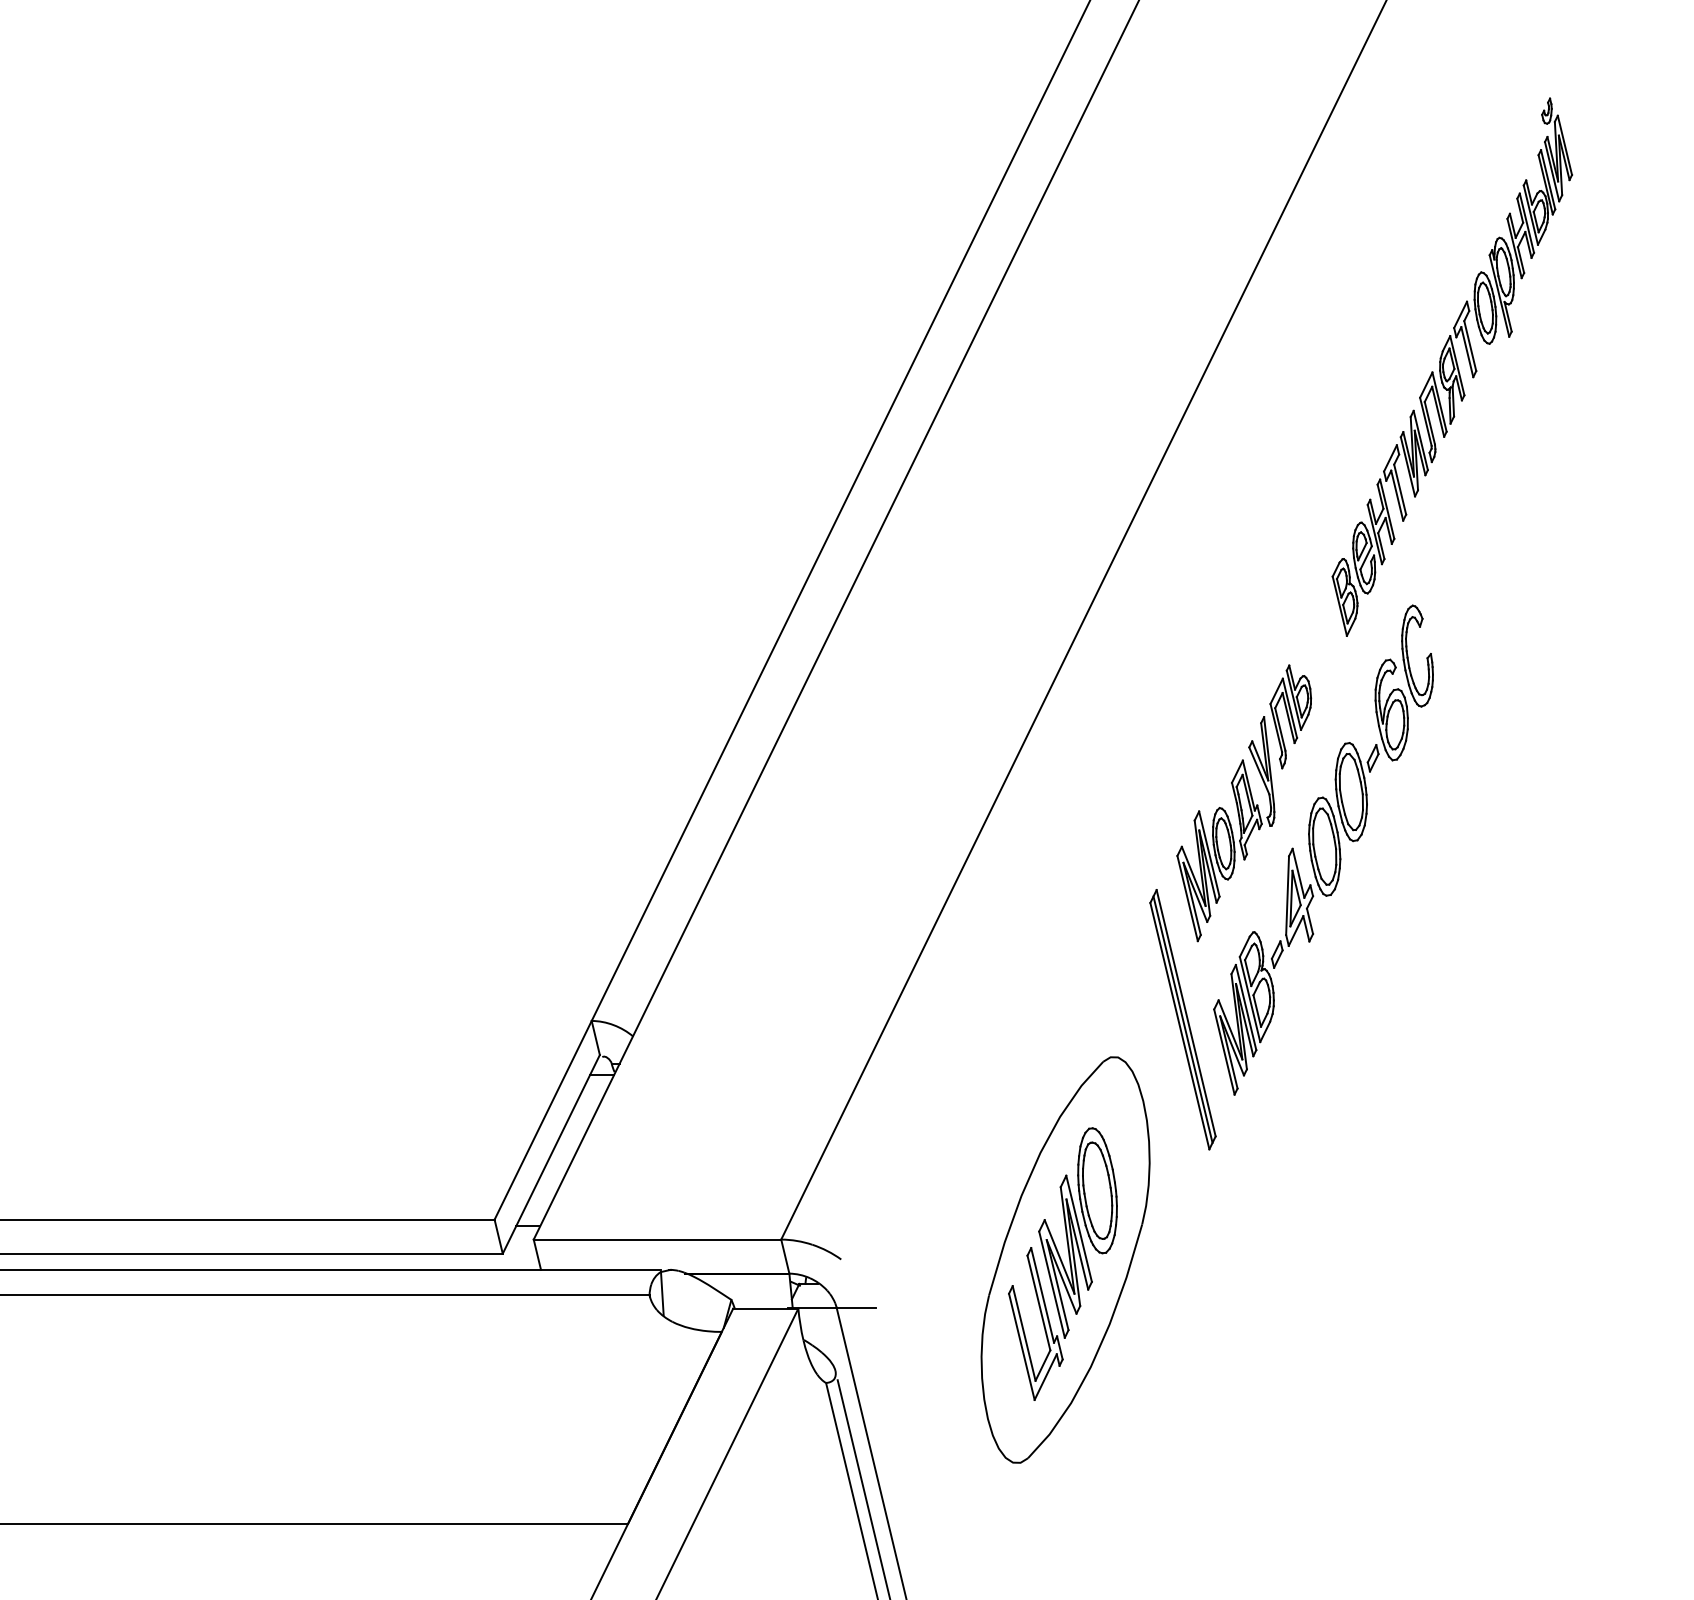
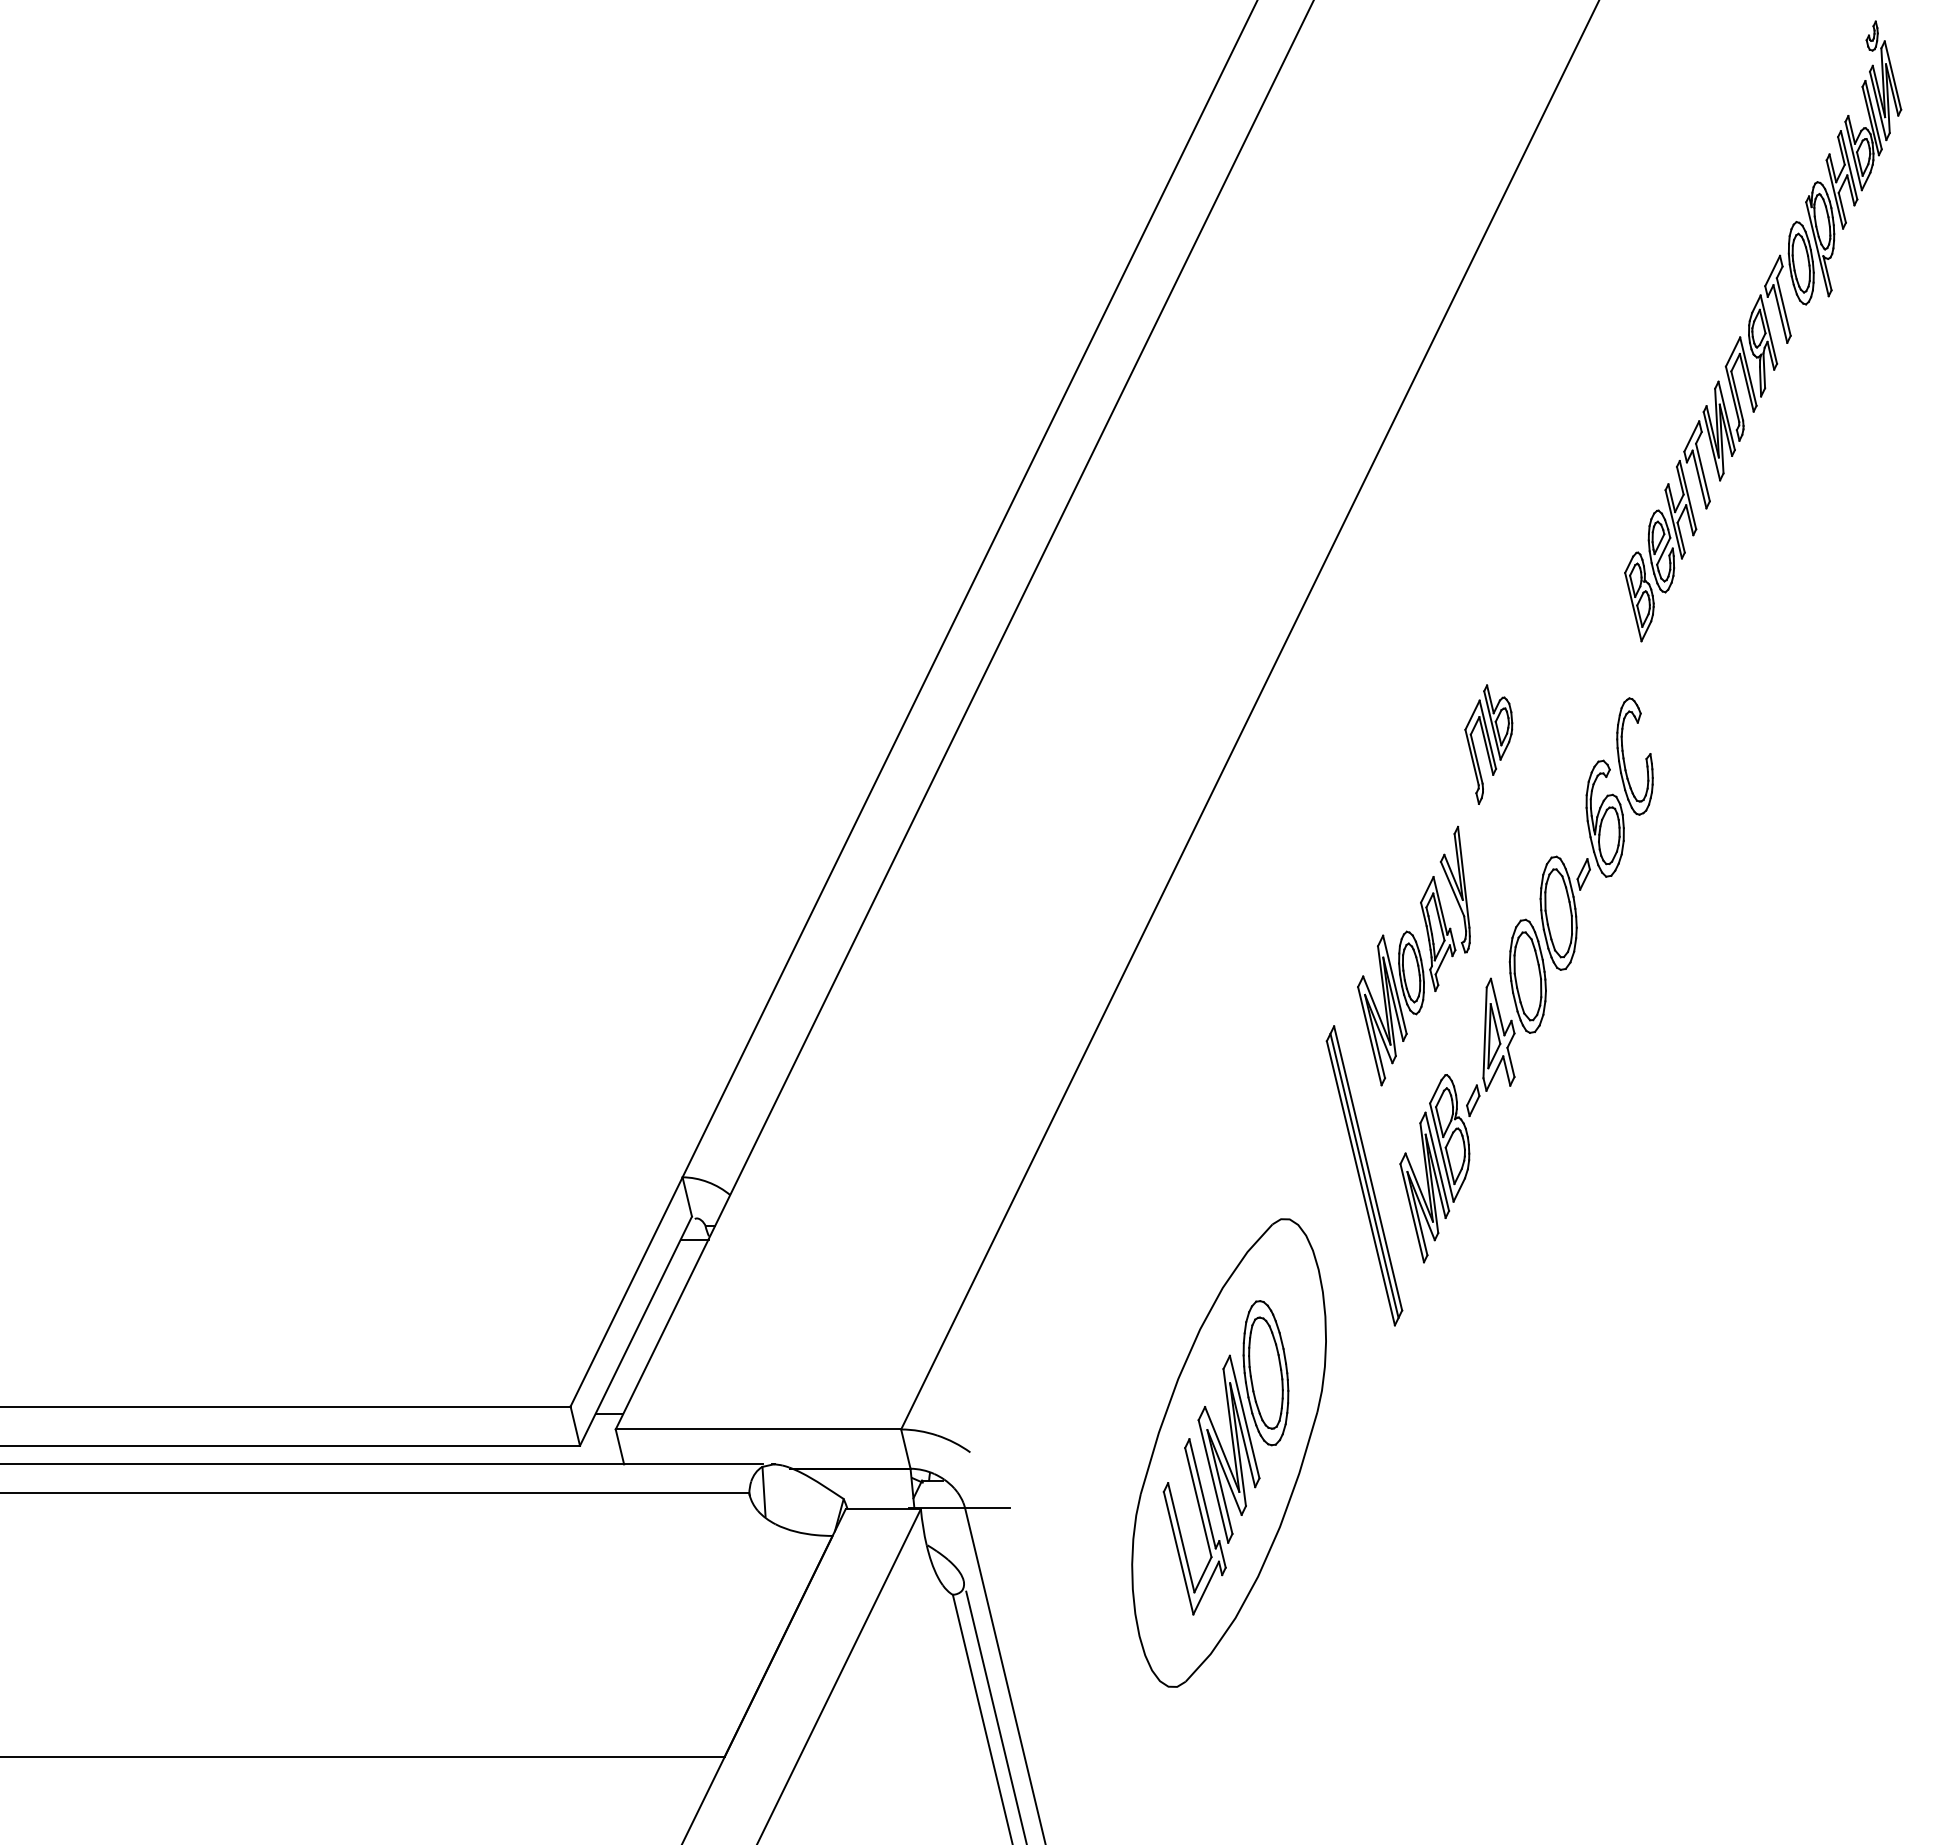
part: (1452, 367) -> (1763, 331), moved
part: (1290, 716) -> (1488, 744), moved

